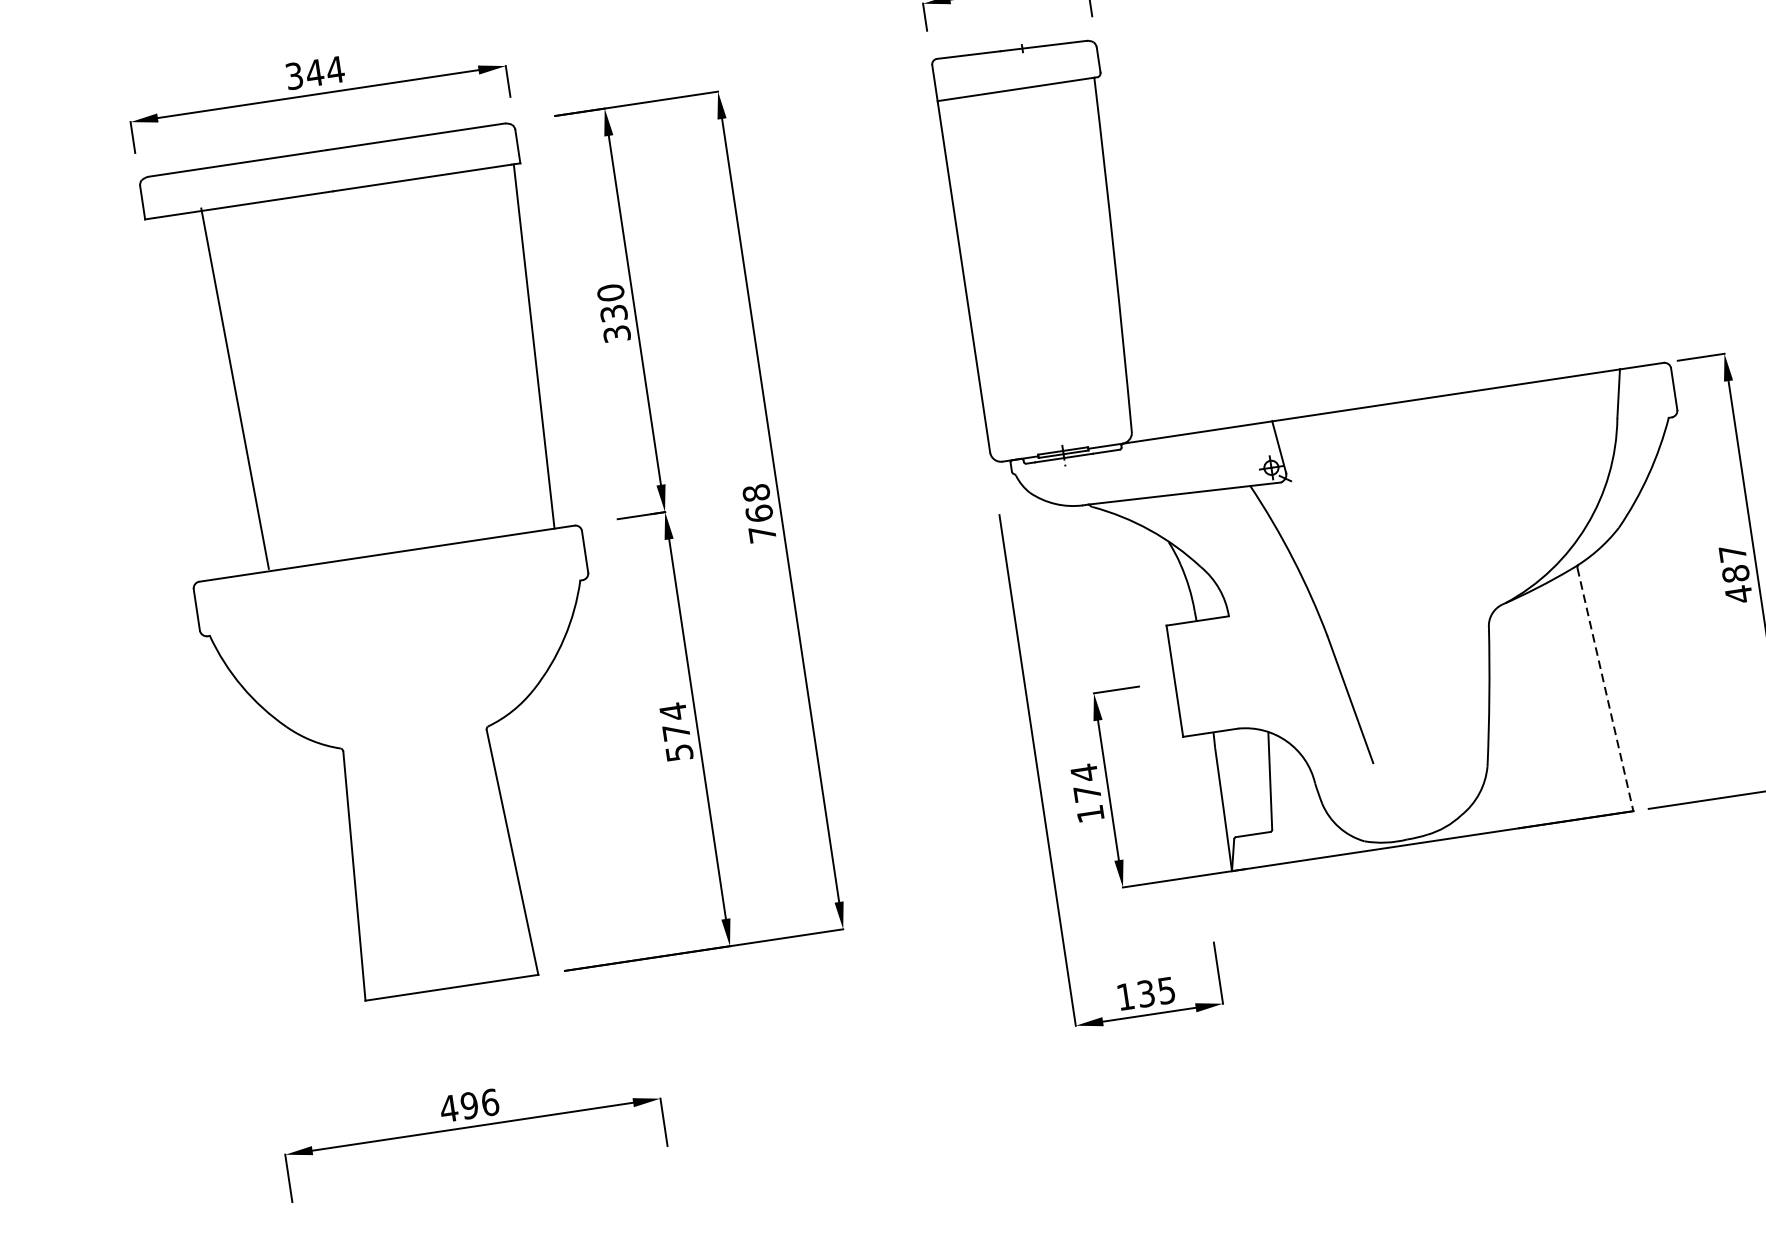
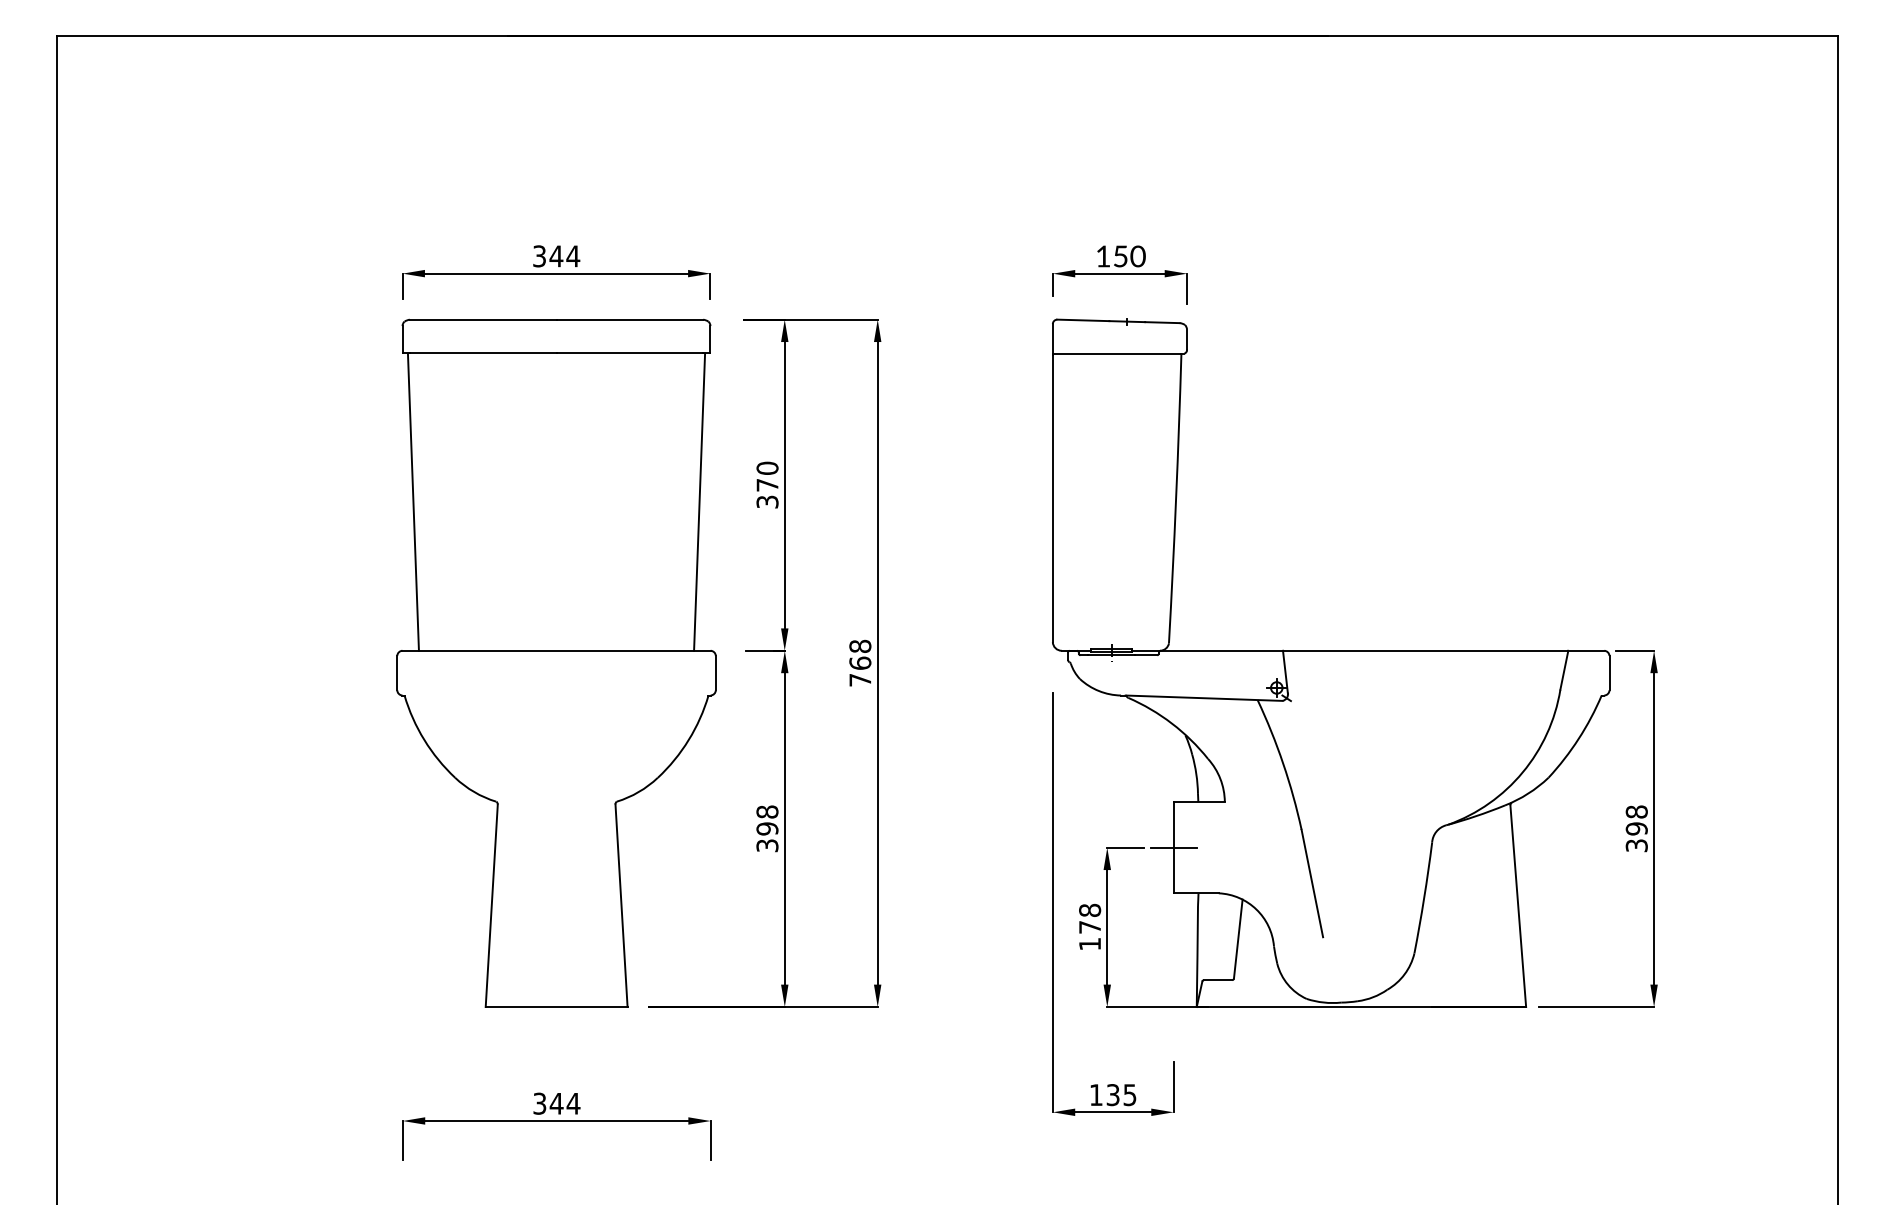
text: (613, 313) -> (767, 485), 330 -> 370
line: (233, 388) -> (412, 501), moved
text: (1735, 573) -> (1636, 828), 487 -> 398
line: (1174, 681) -> (1173, 847), added
line: (1605, 690) -> (1518, 906), dashed -> solid
text: (676, 731) -> (767, 828), 574 -> 398
text: (1084, 772) -> (1090, 910), 174 -> 178
text: (469, 1105) -> (556, 1103), 496 -> 344

